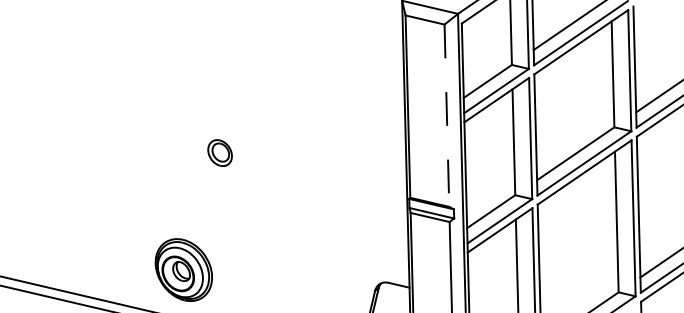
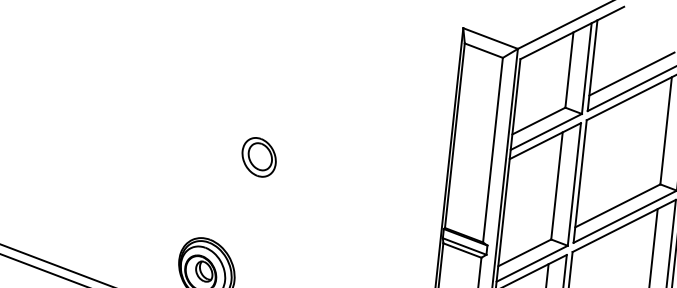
line: (446, 116) -> (492, 150), dashed -> solid
part: (219, 152) -> (258, 156), size x1.43

